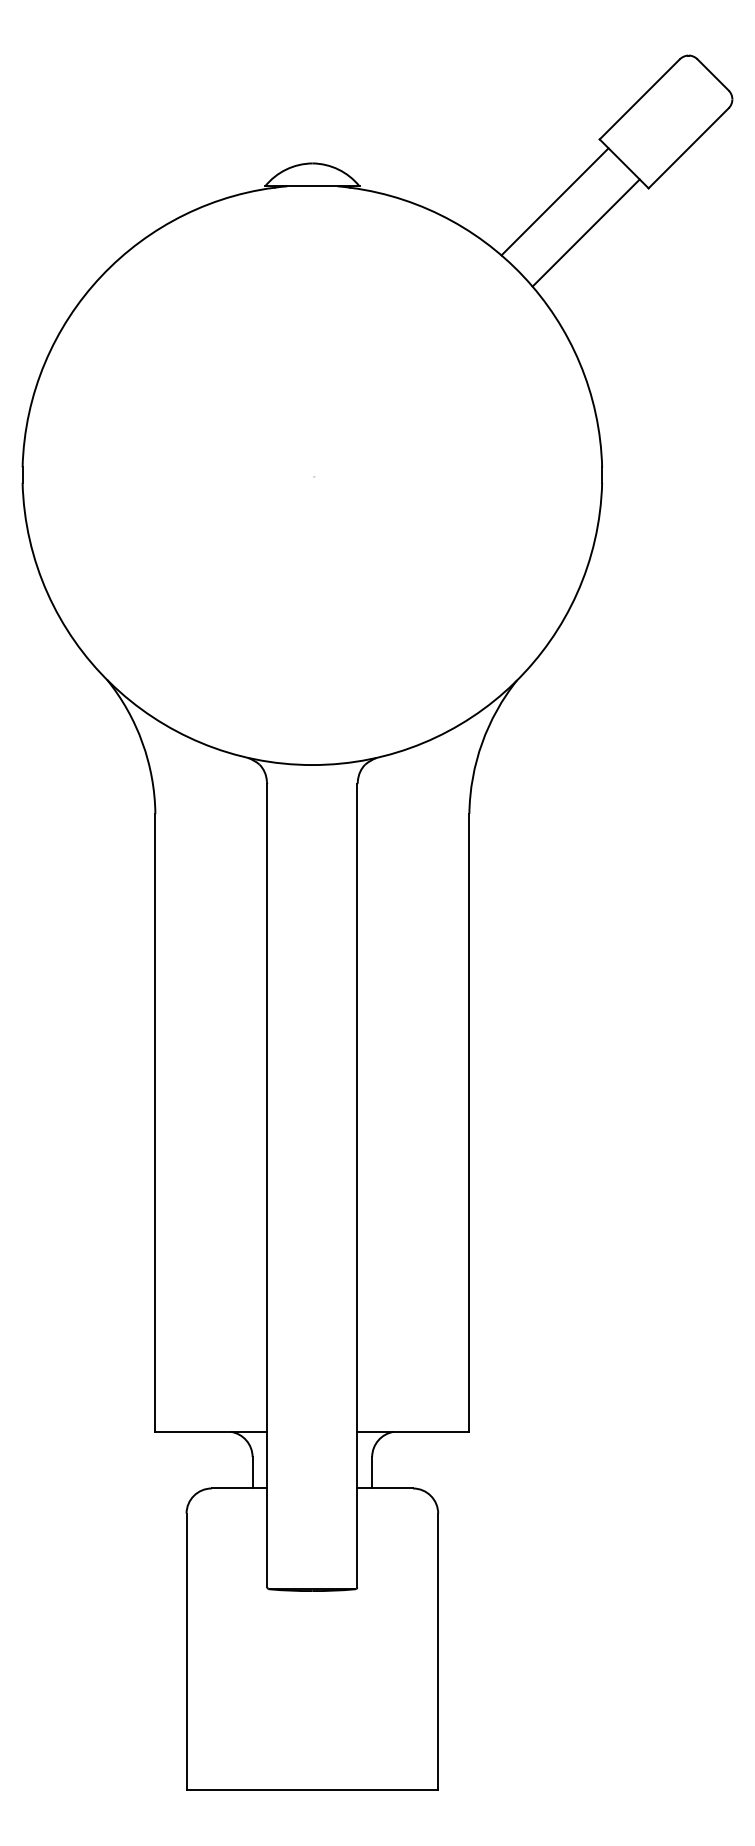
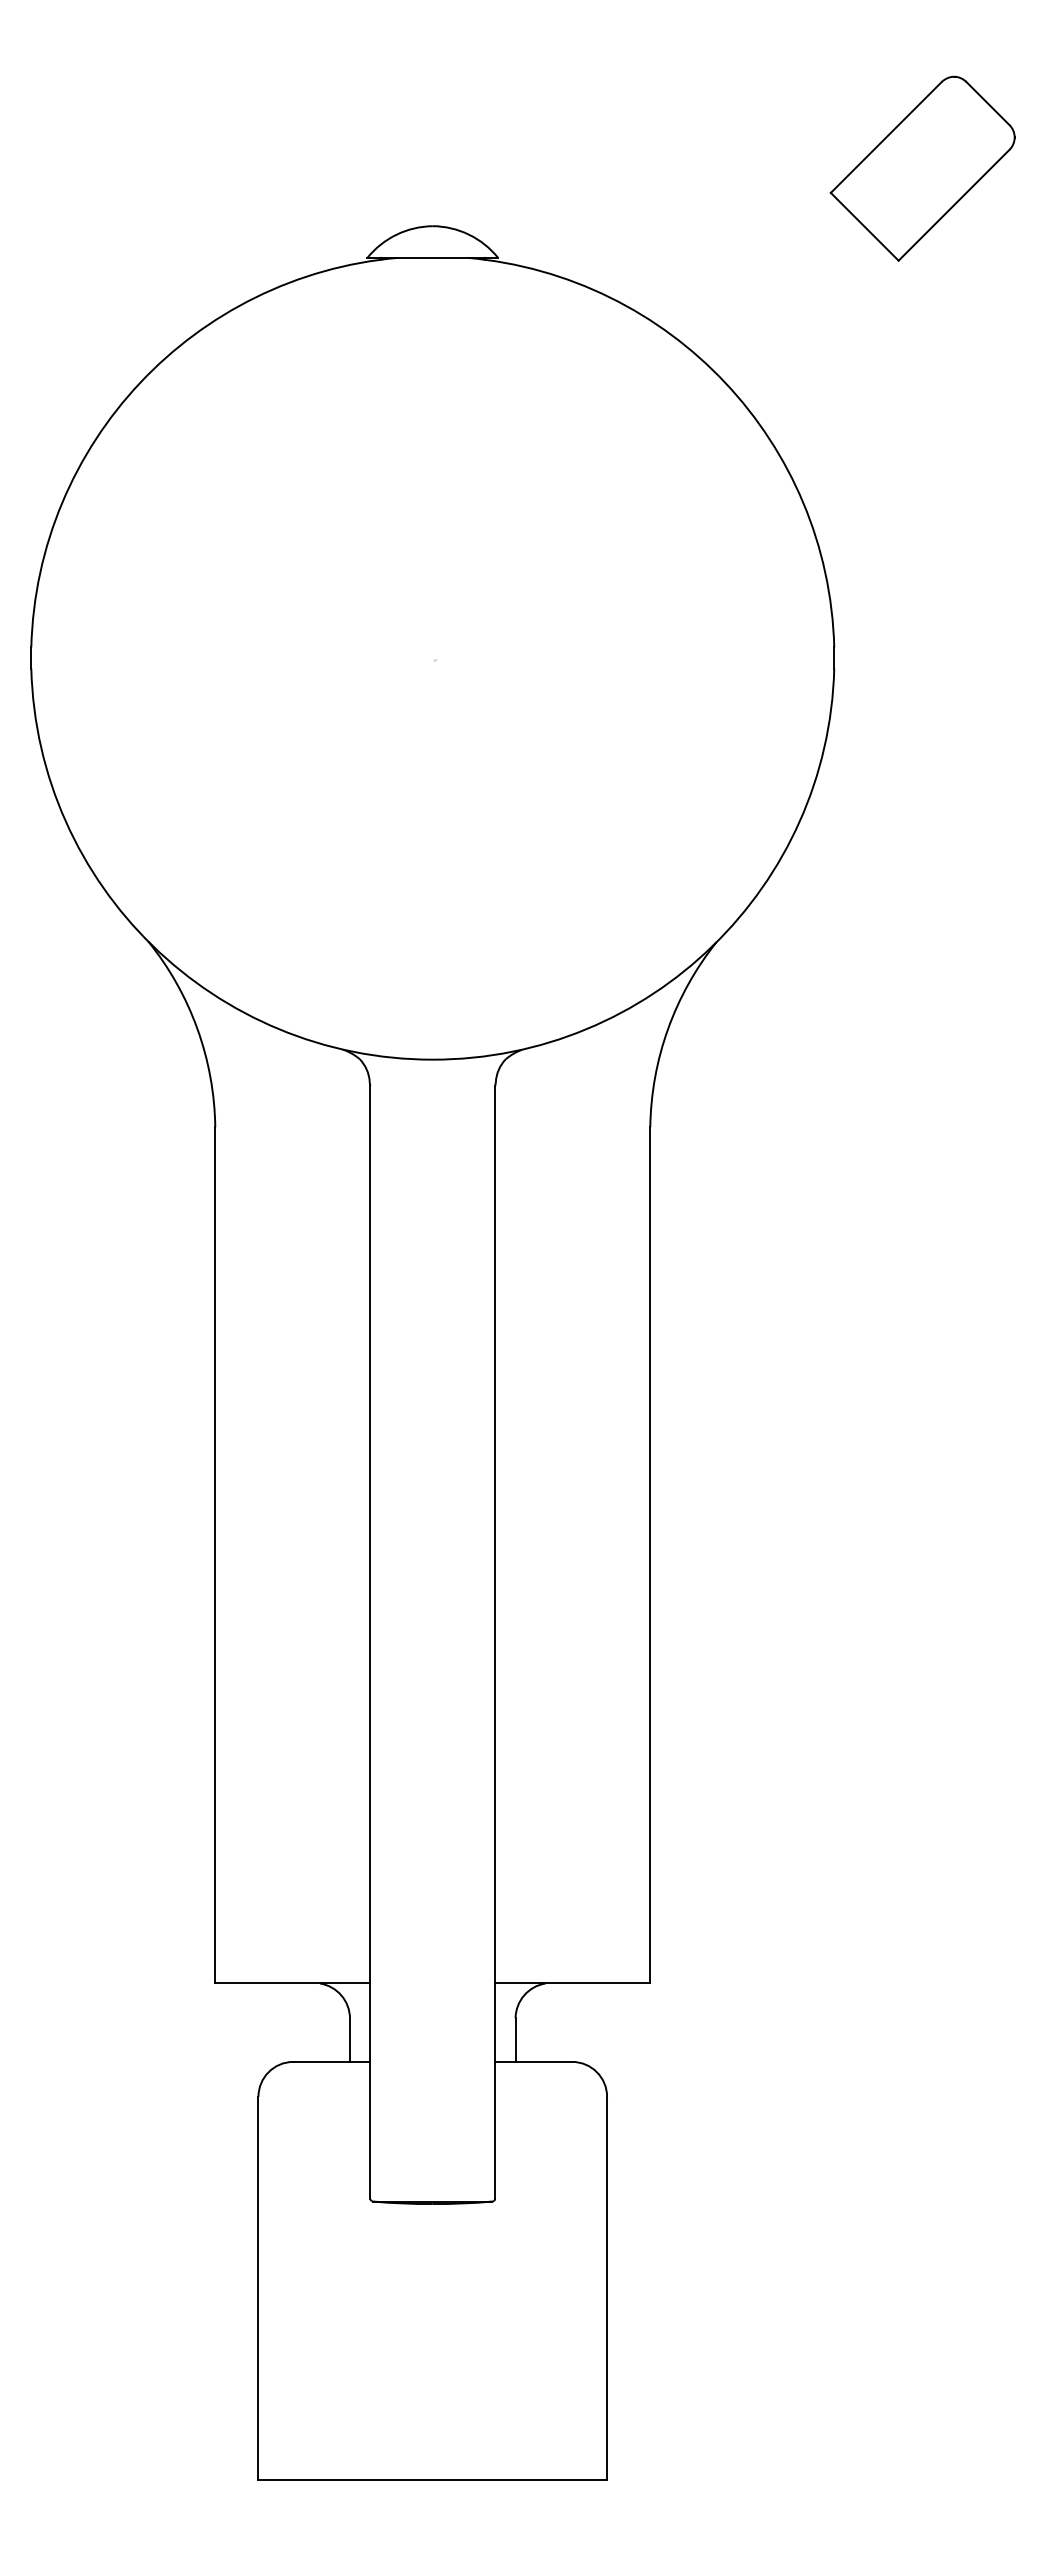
line: (554, 201) -> (768, 279), removed
line: (585, 232) -> (811, 322), removed

